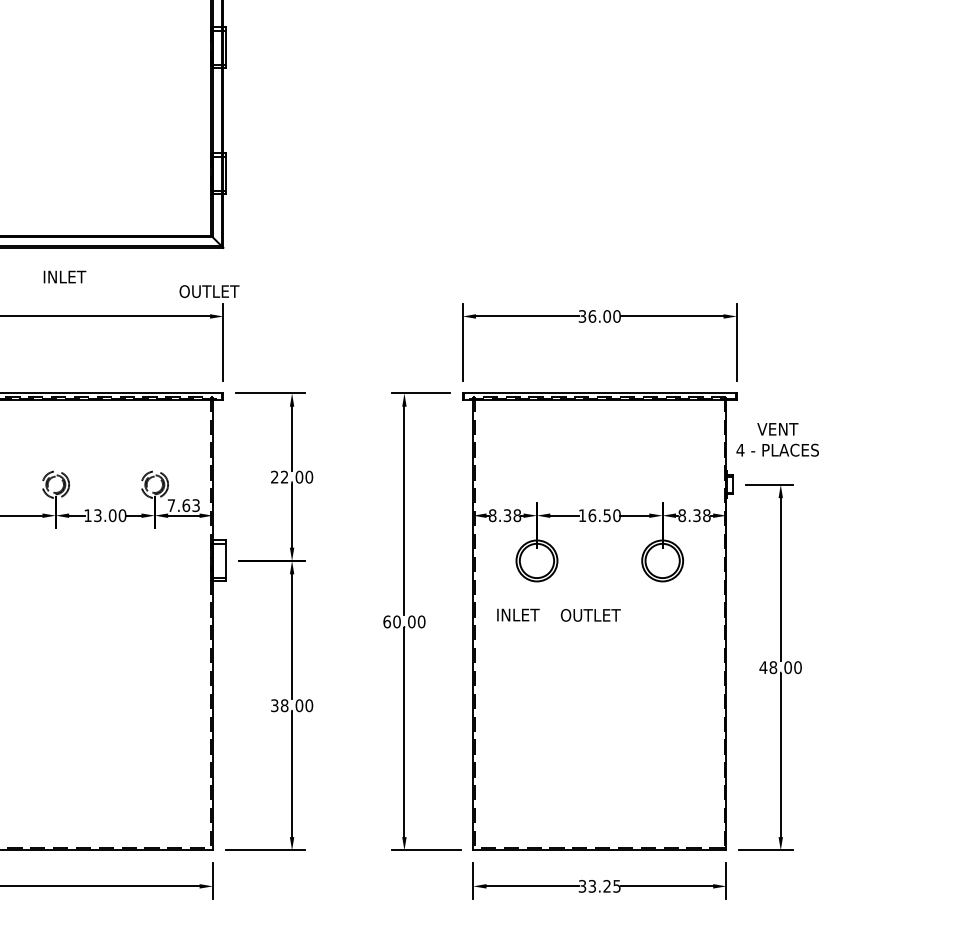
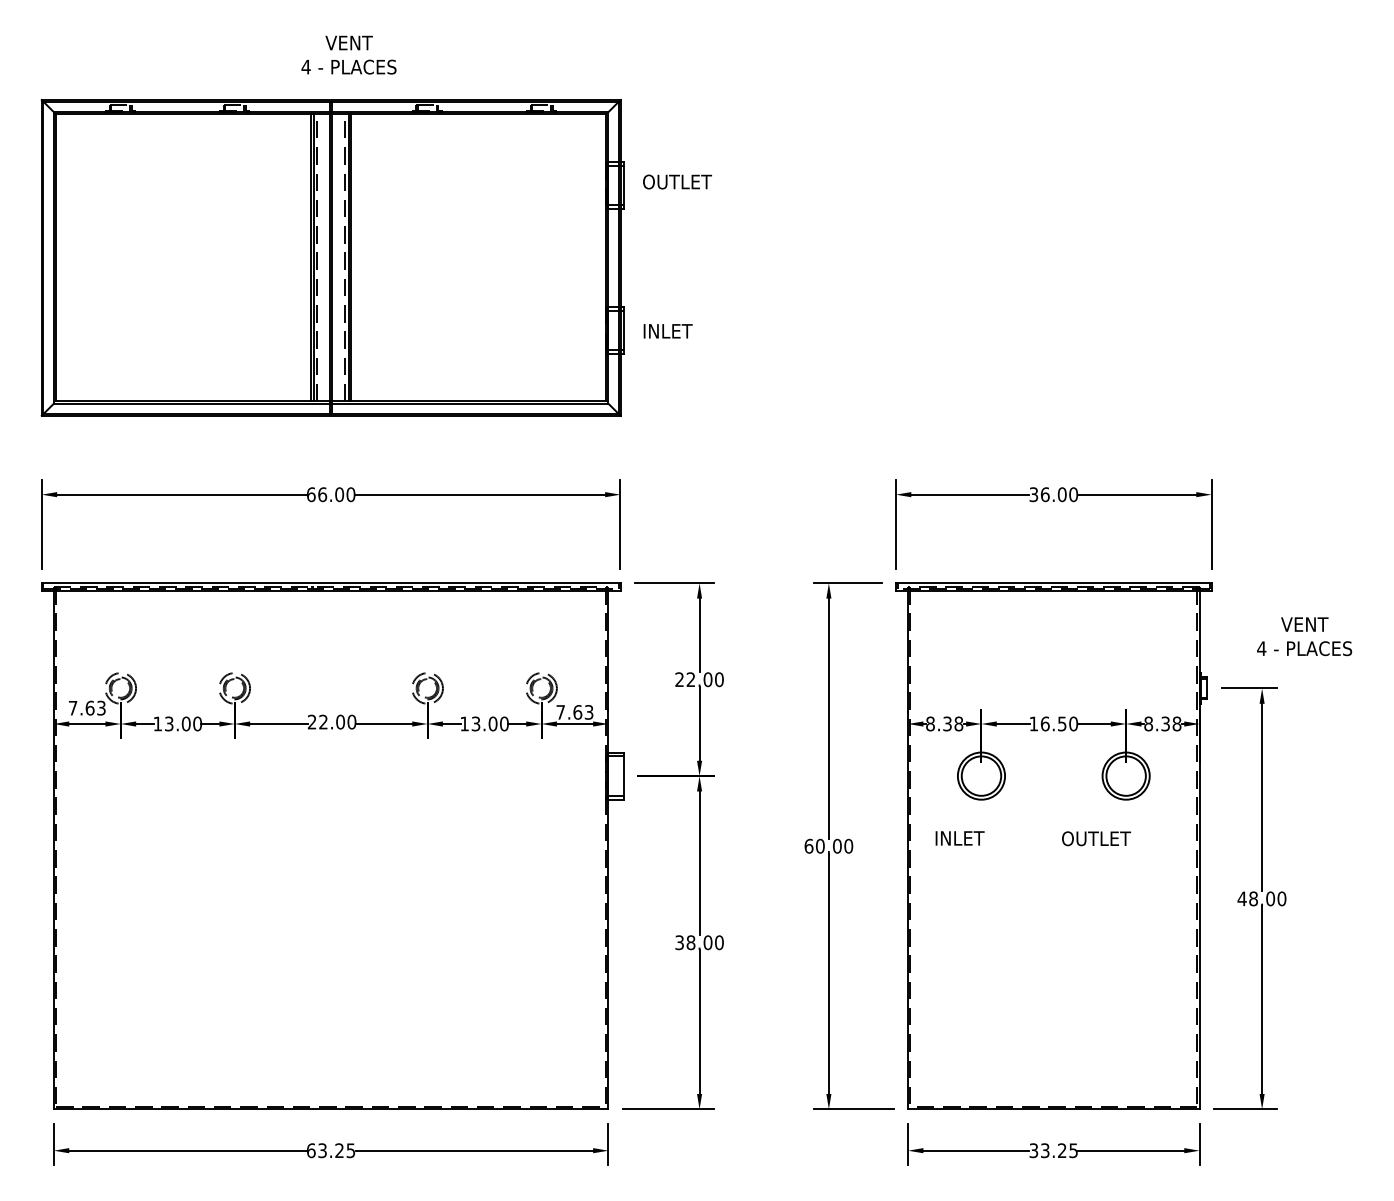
text: (64, 277) -> (667, 331), moved
text: (209, 291) -> (677, 181), moved
text: (777, 439) -> (1304, 636), moved
text: (590, 615) -> (1096, 838), moved

